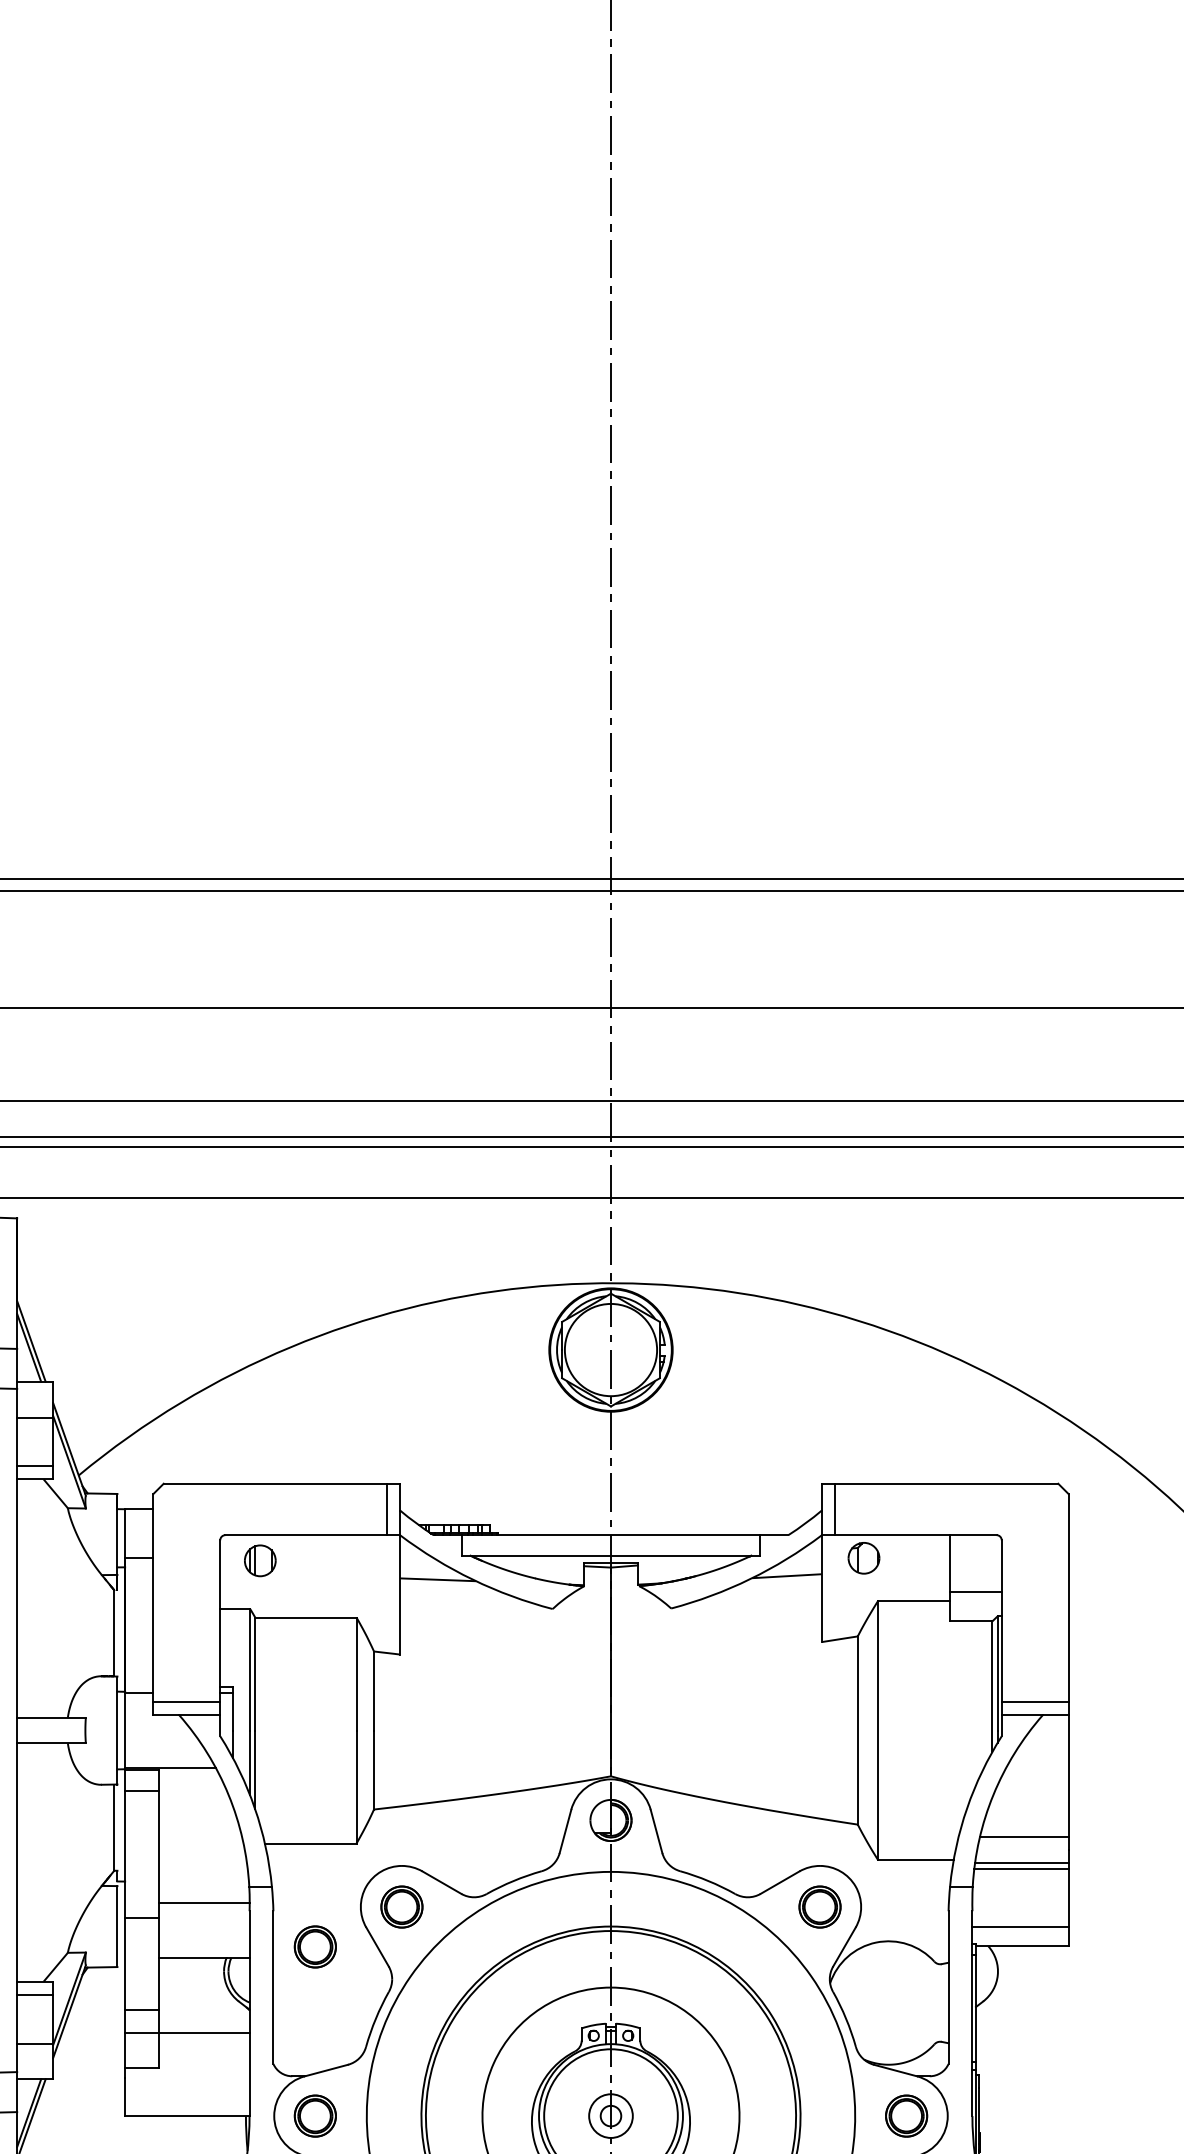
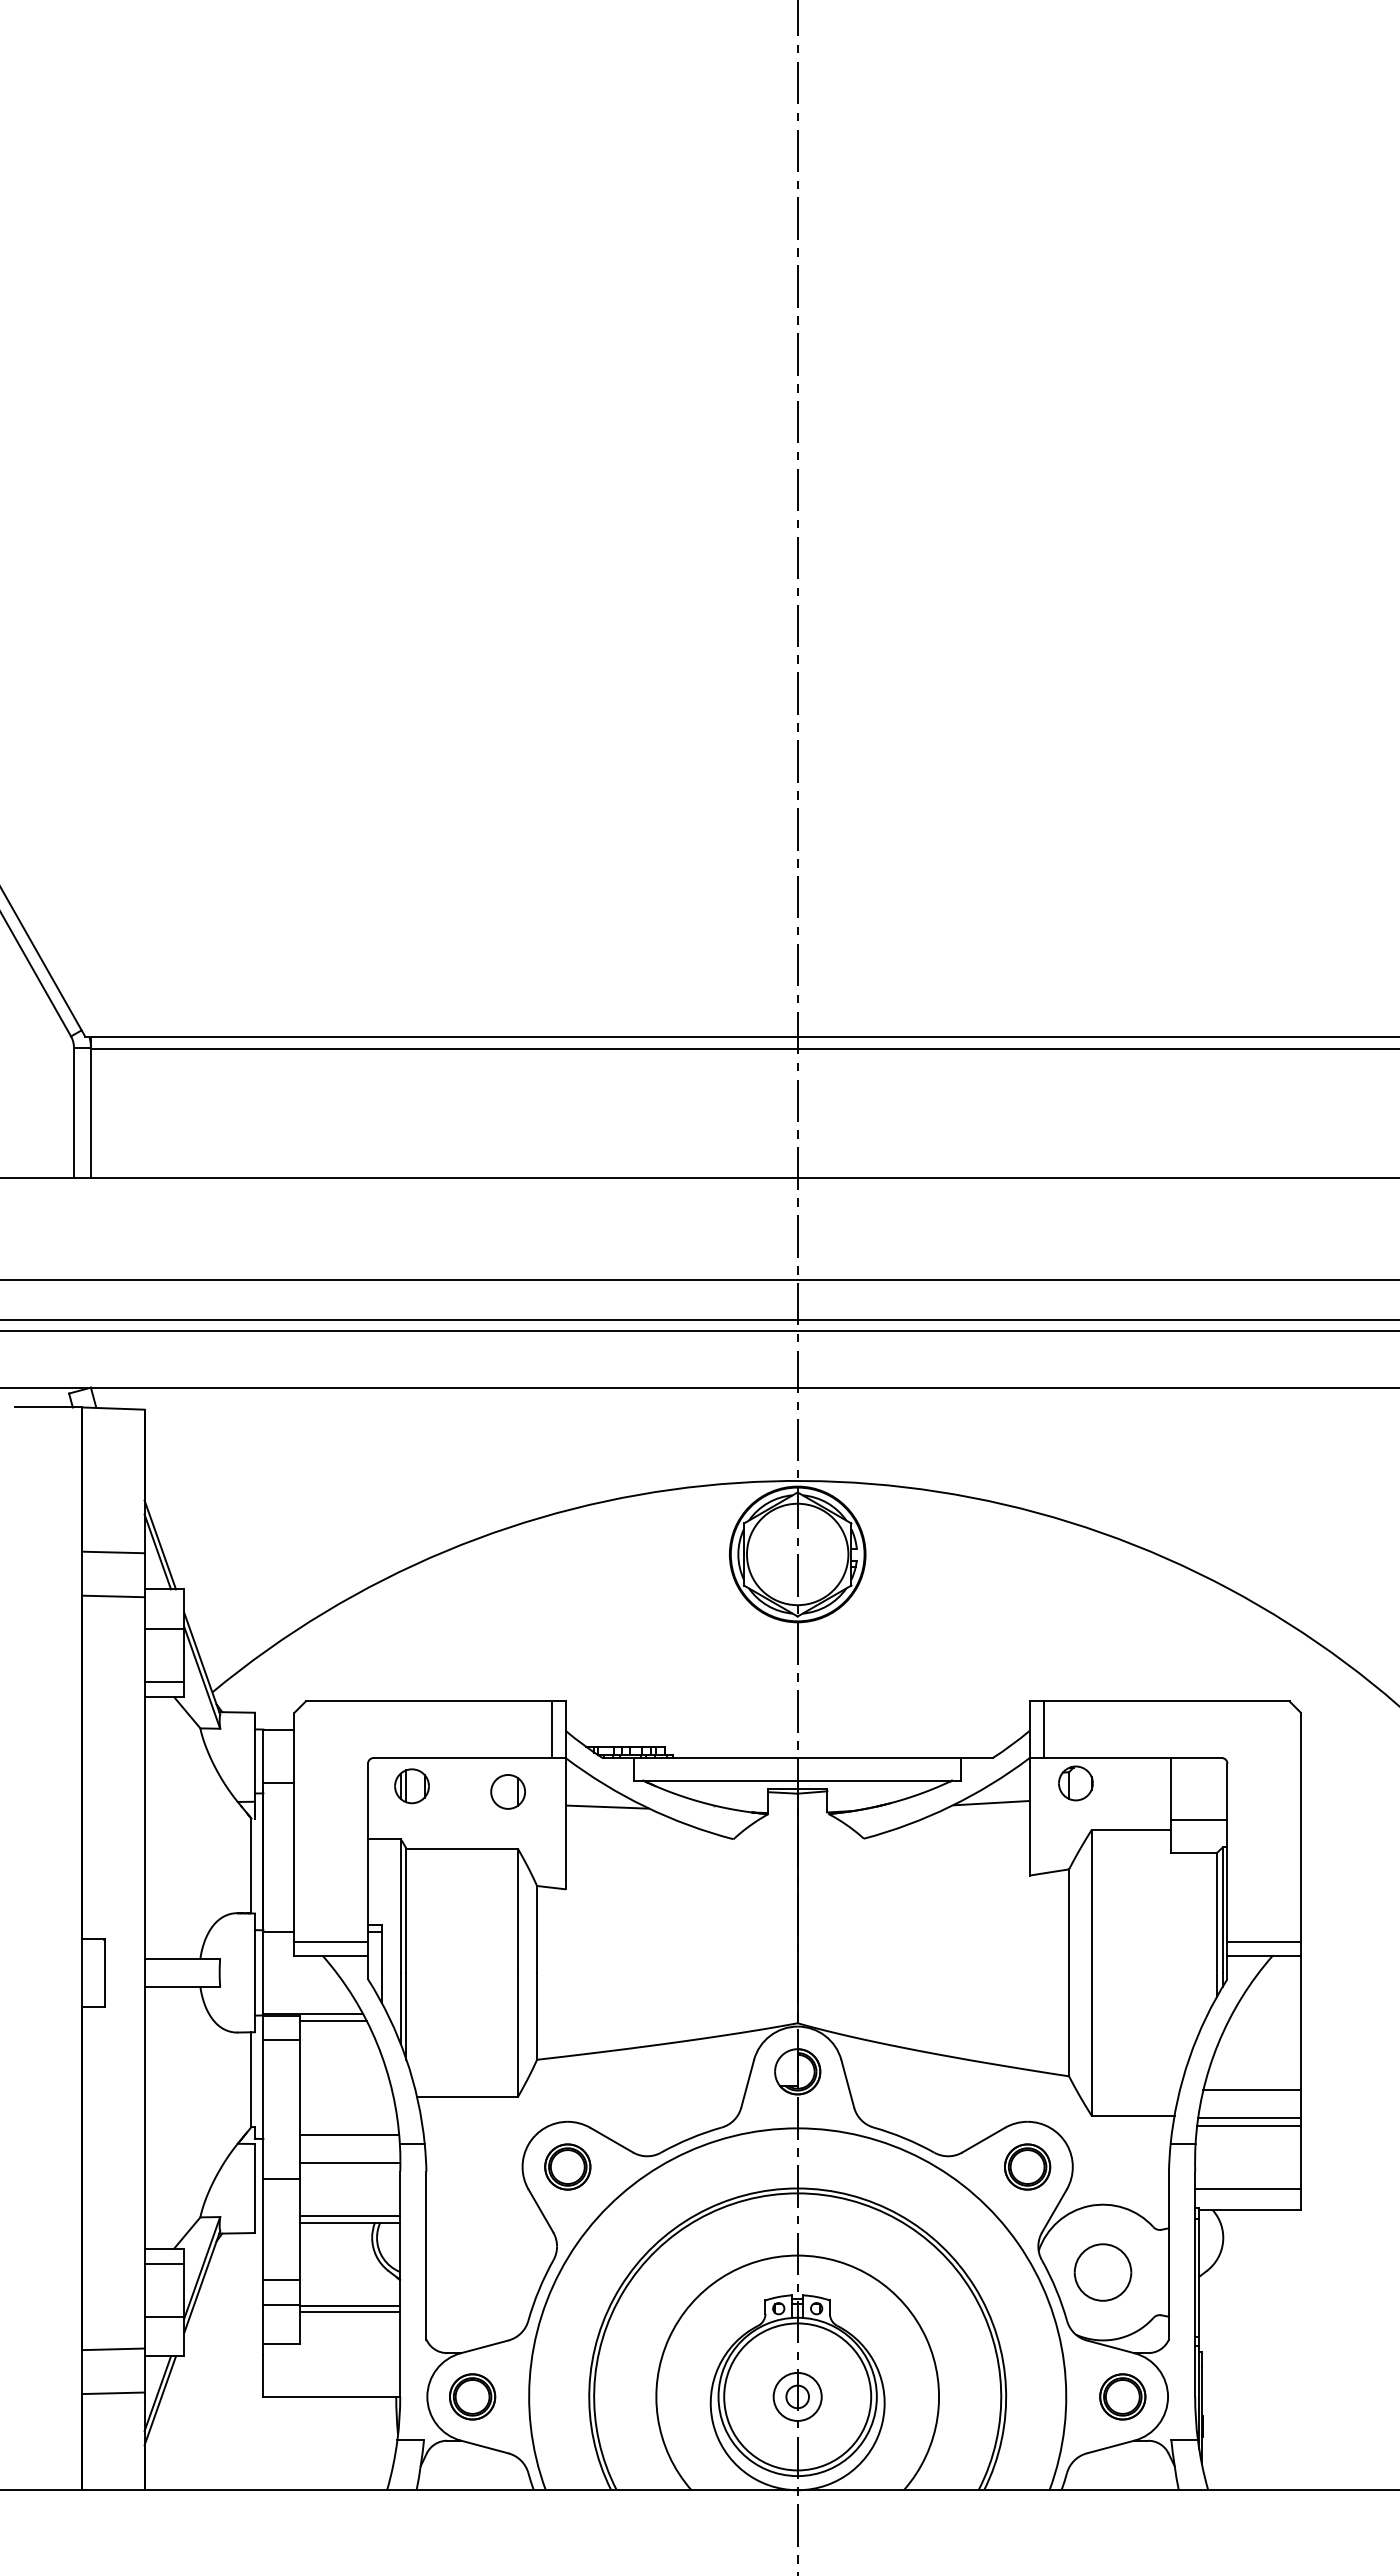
part: (347, 1565) -> (507, 1791), added
line: (188, 1774) -> (333, 2021), added
line: (203, 1878) -> (349, 2135), added
part: (315, 1946) -> (472, 2210), removed
line: (204, 1951) -> (350, 2215), added
part: (888, 2002) -> (1102, 2272), added
line: (204, 2038) -> (350, 2311), added

